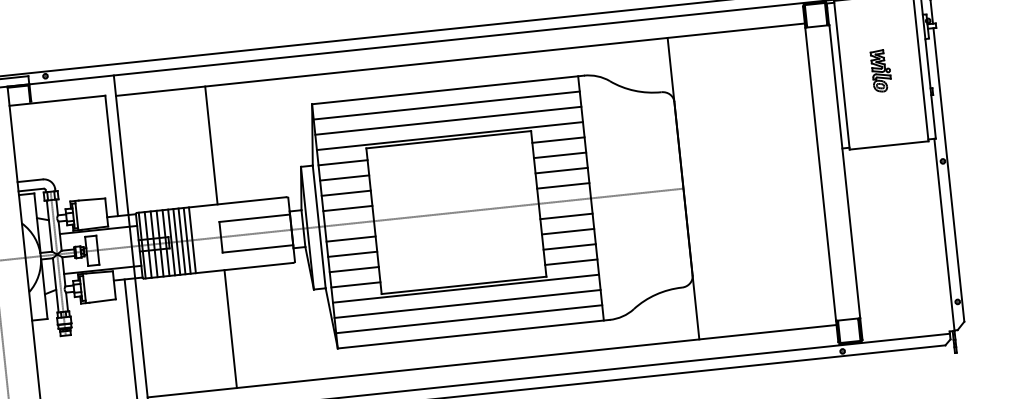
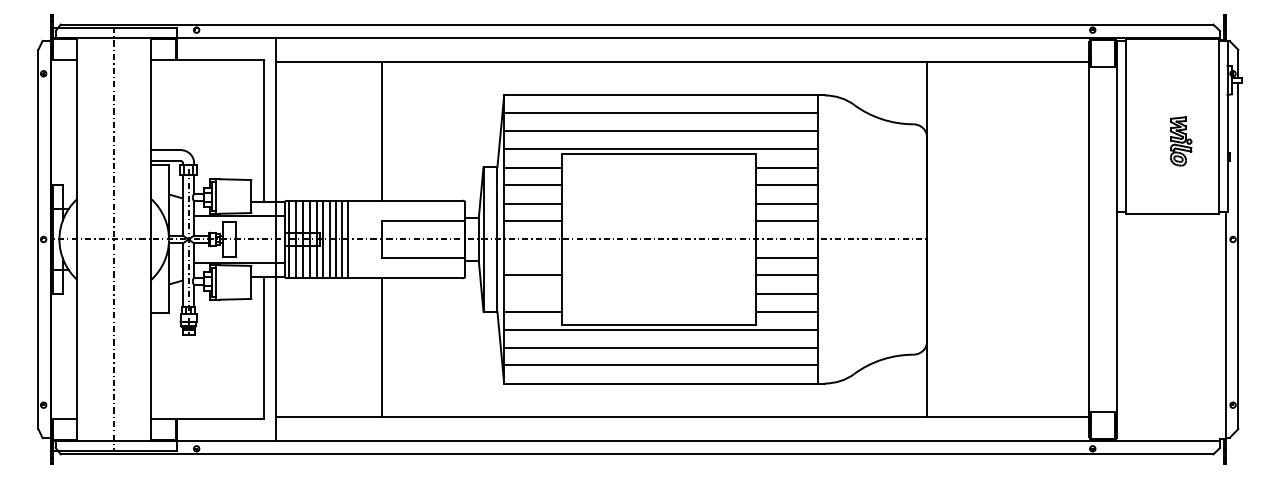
part: (881, 70) -> (1181, 141), moved
line: (351, 239) -> (533, 257), removed
line: (354, 269) -> (533, 293), removed

